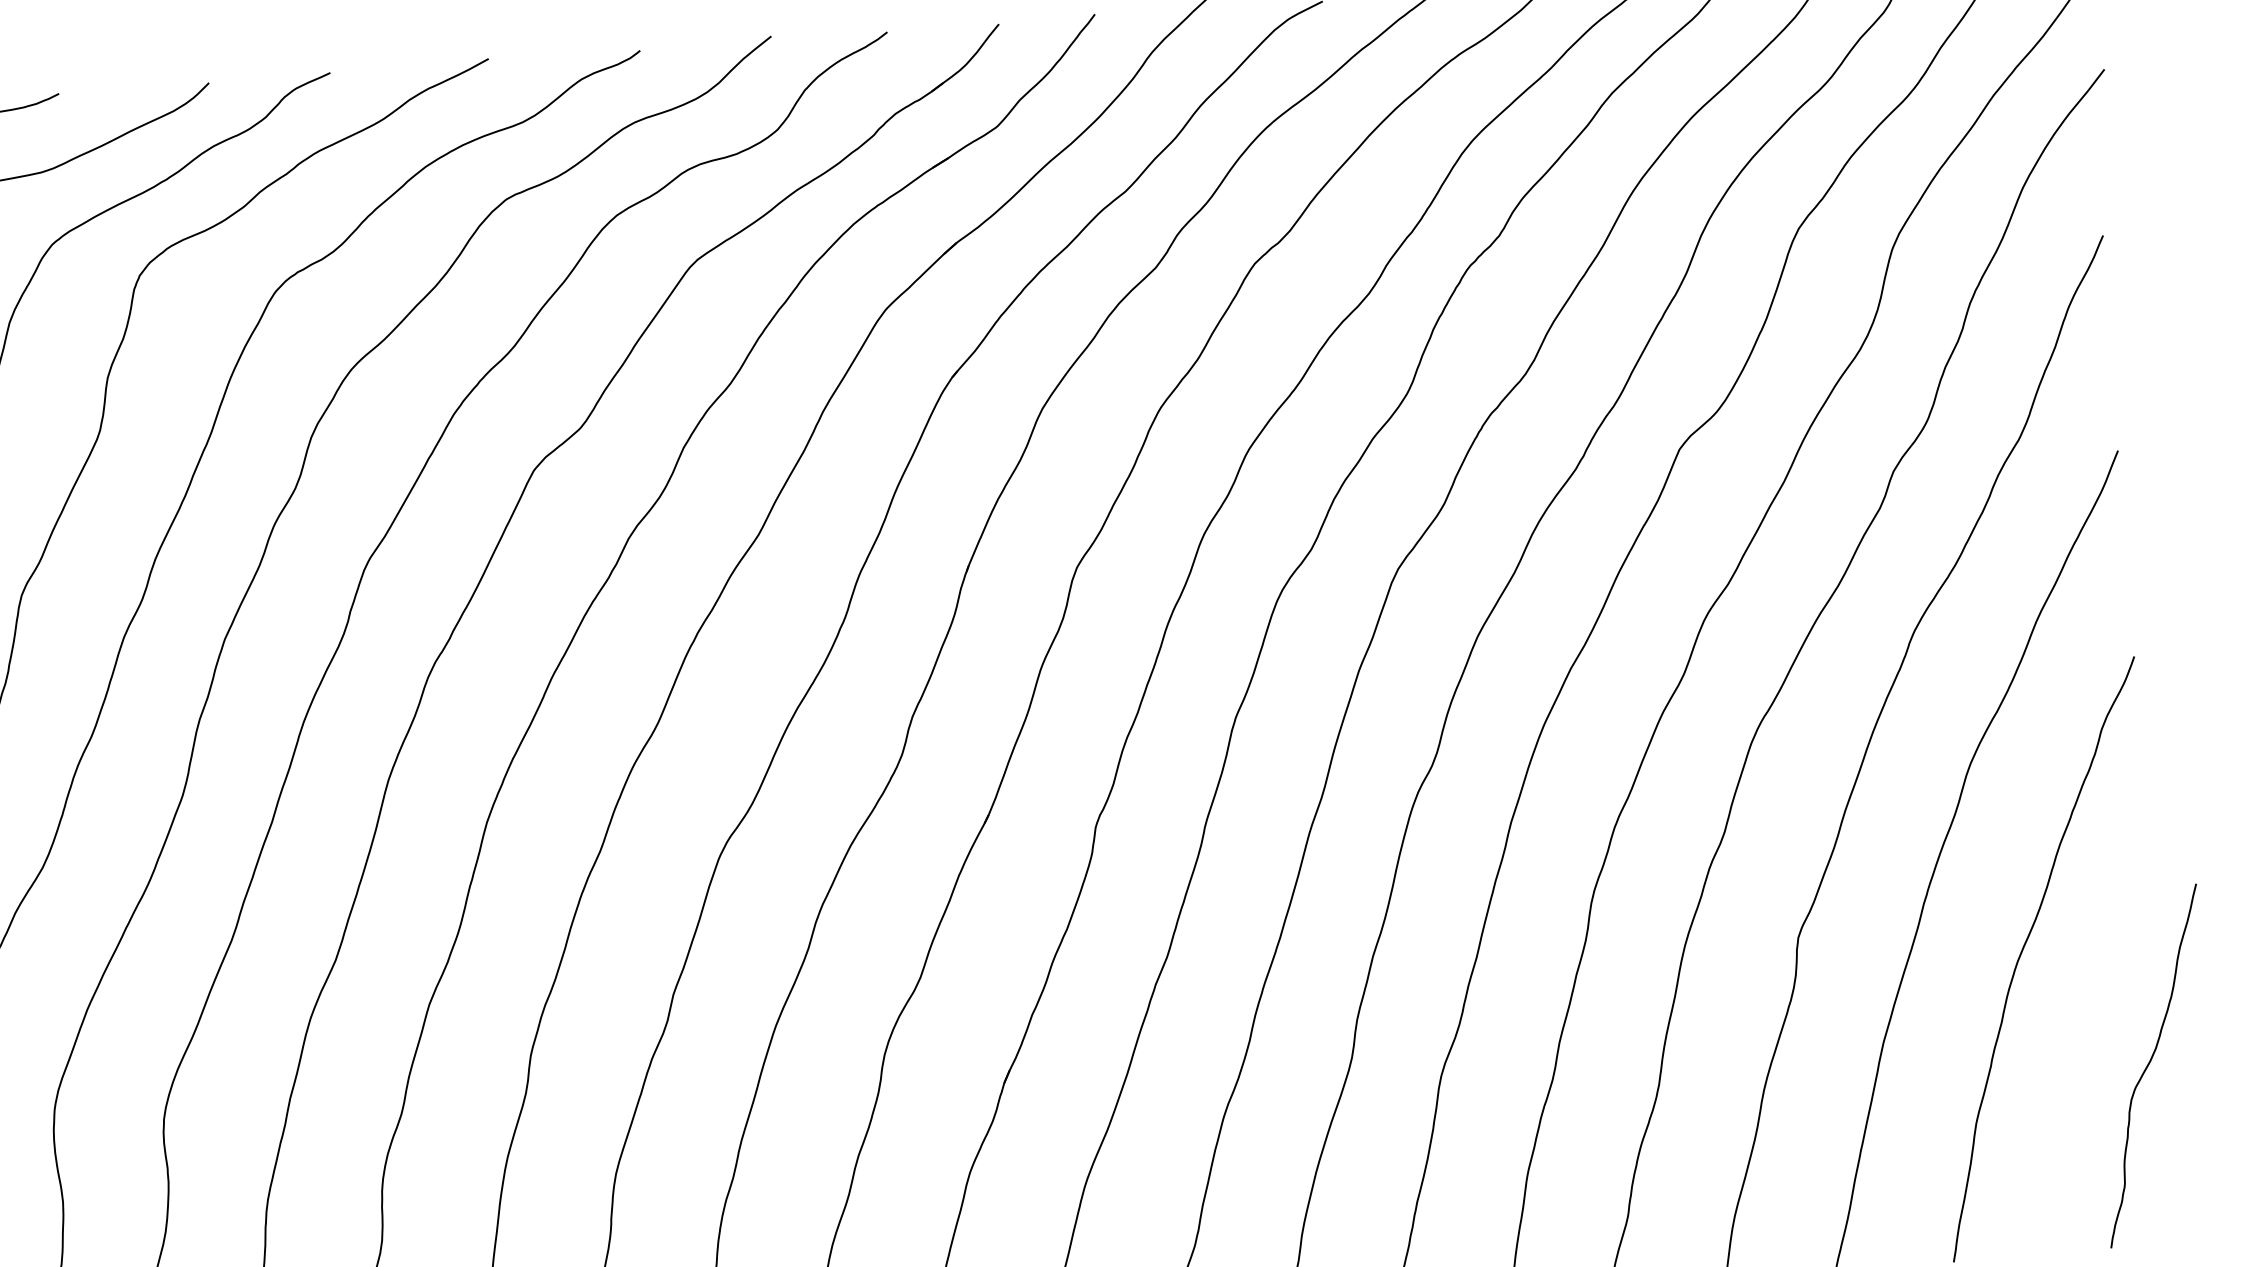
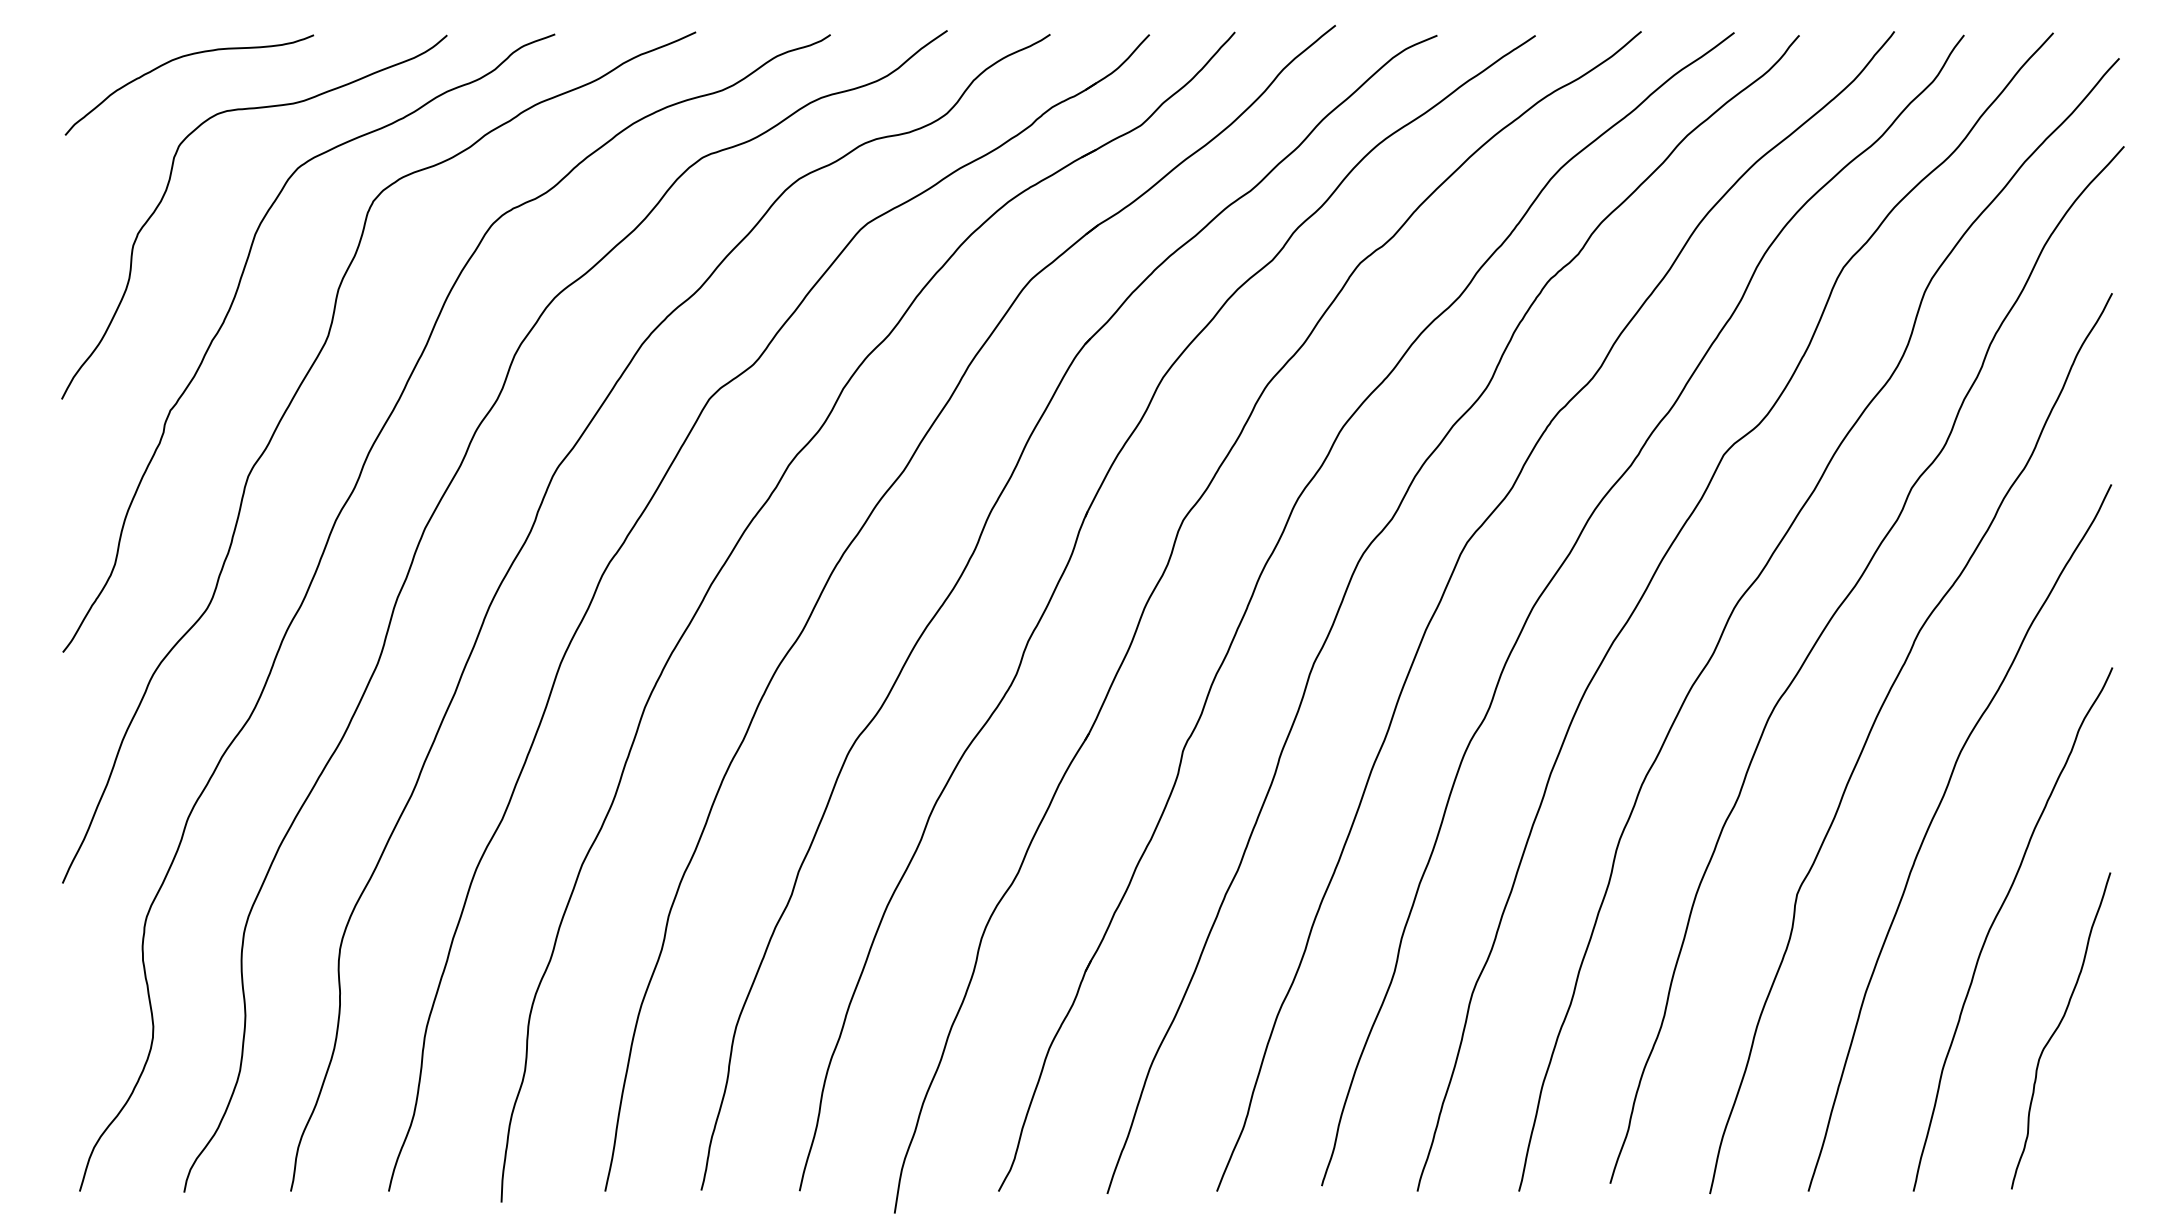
curve: (2150, 1063) -> (2058, 1028), moved

